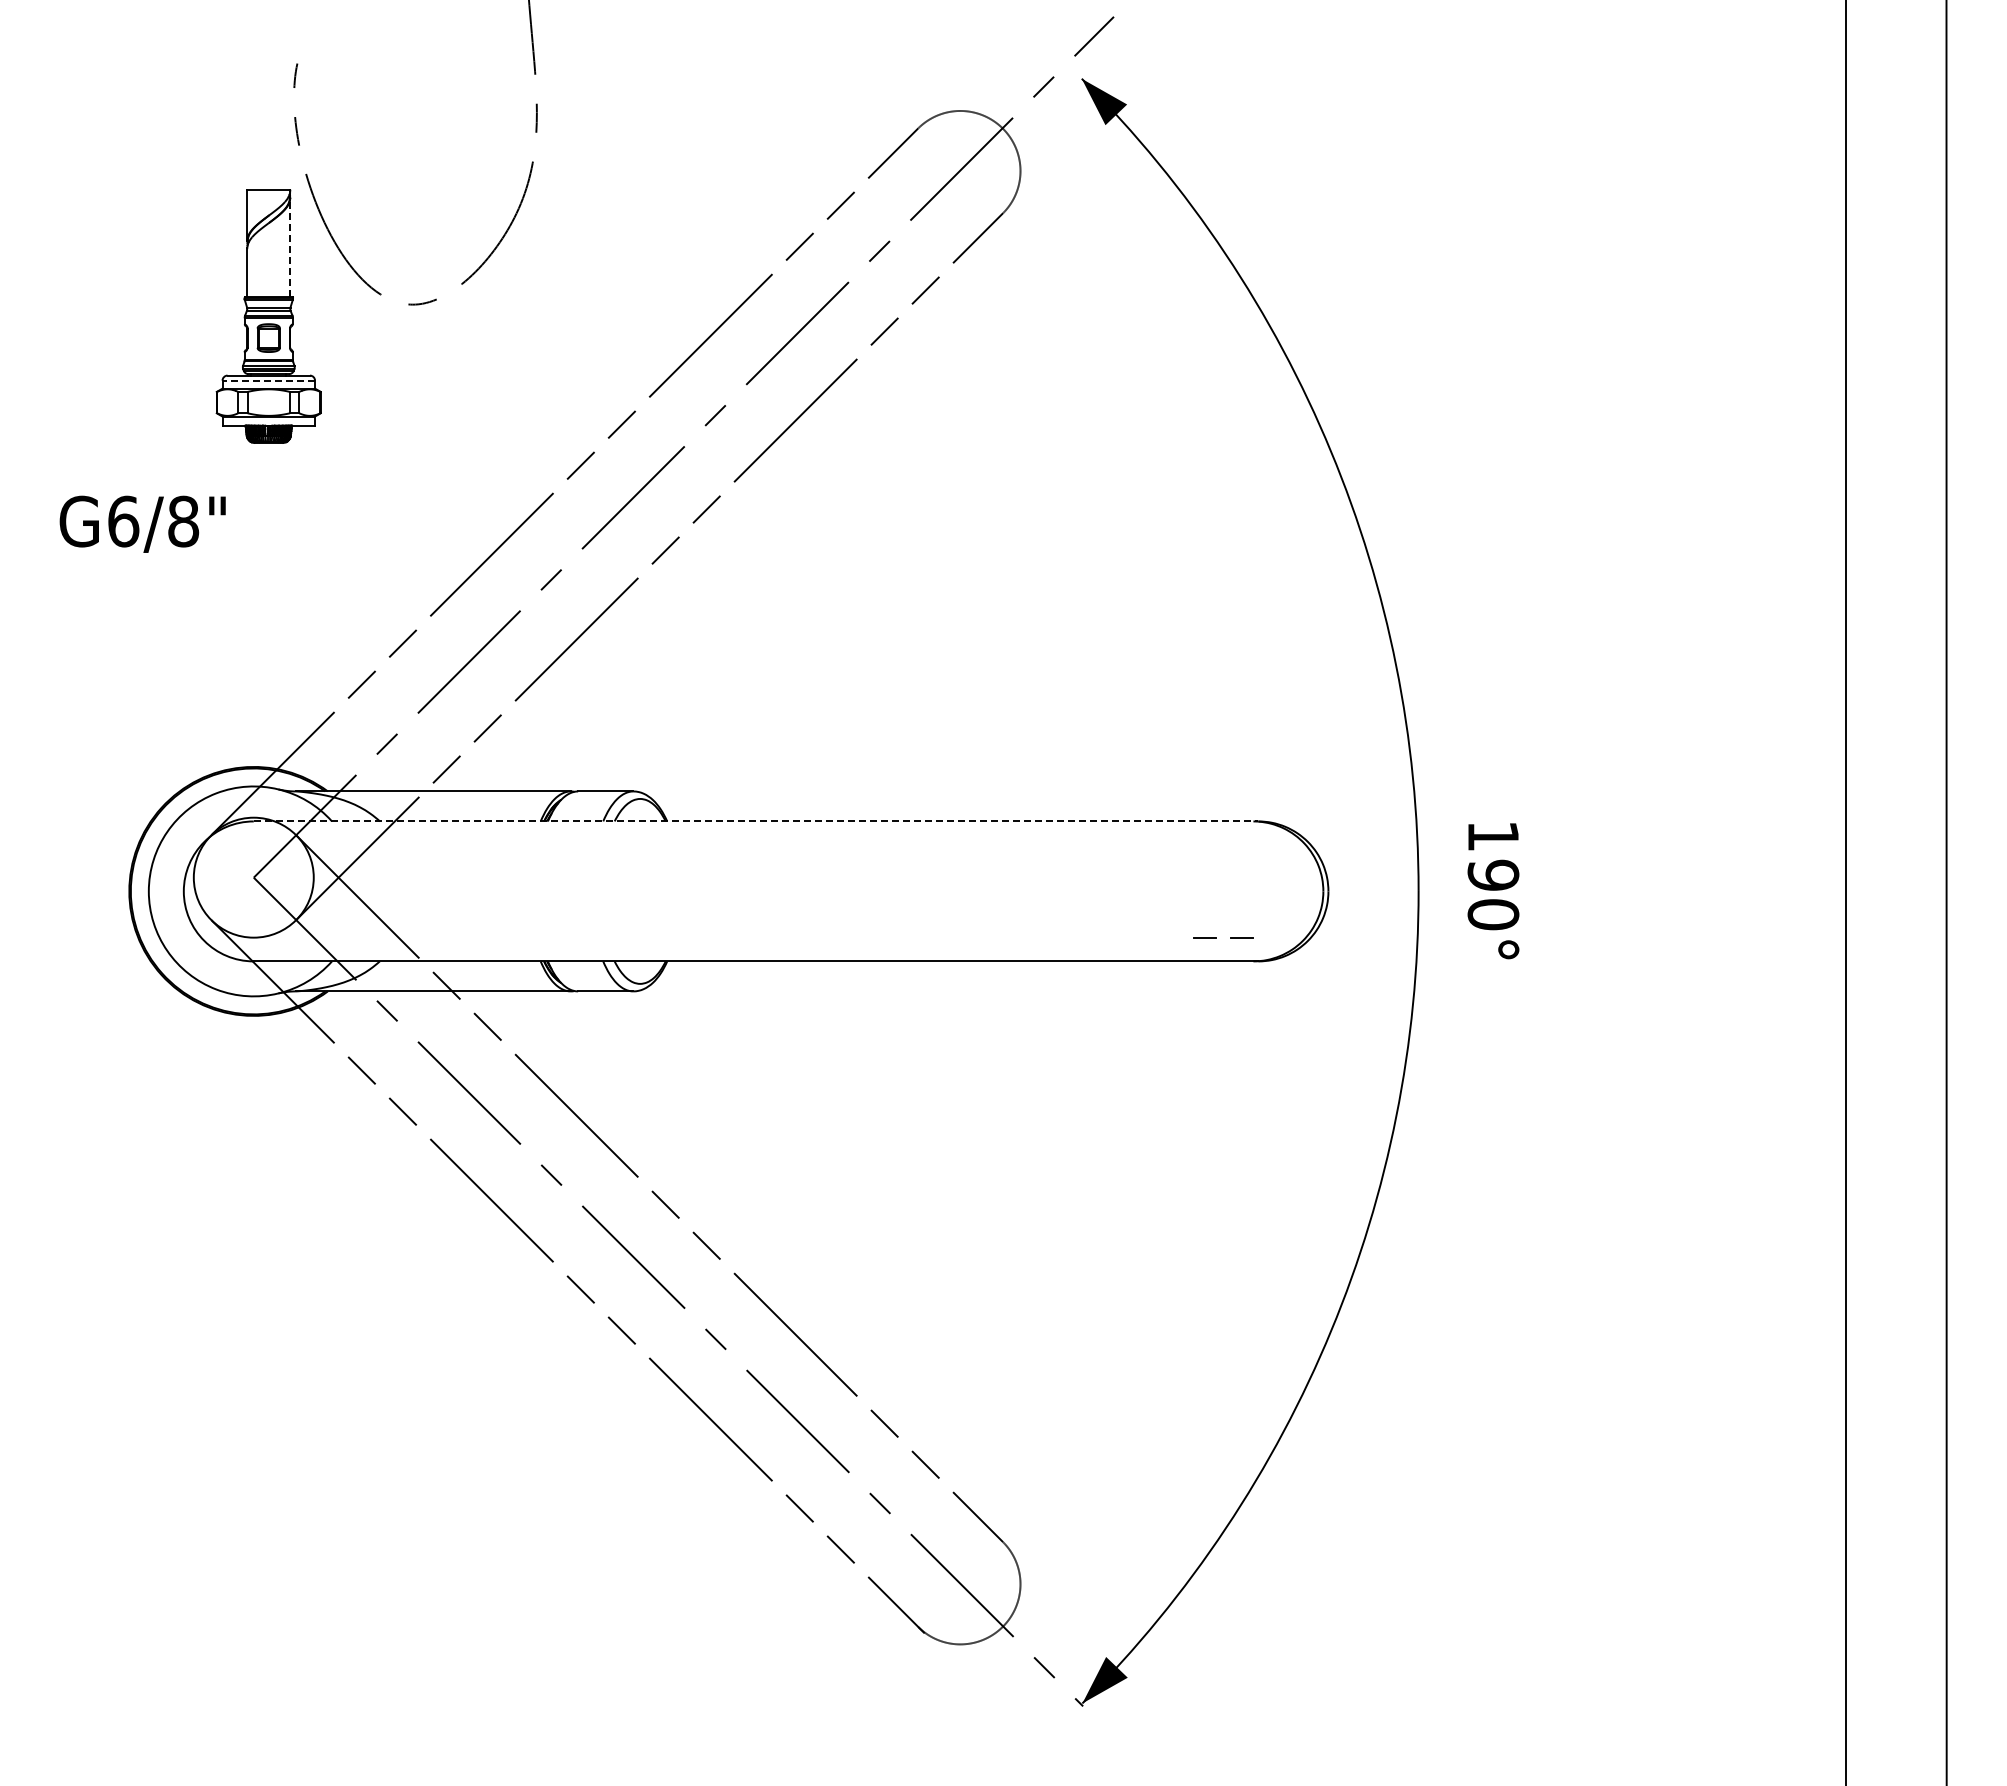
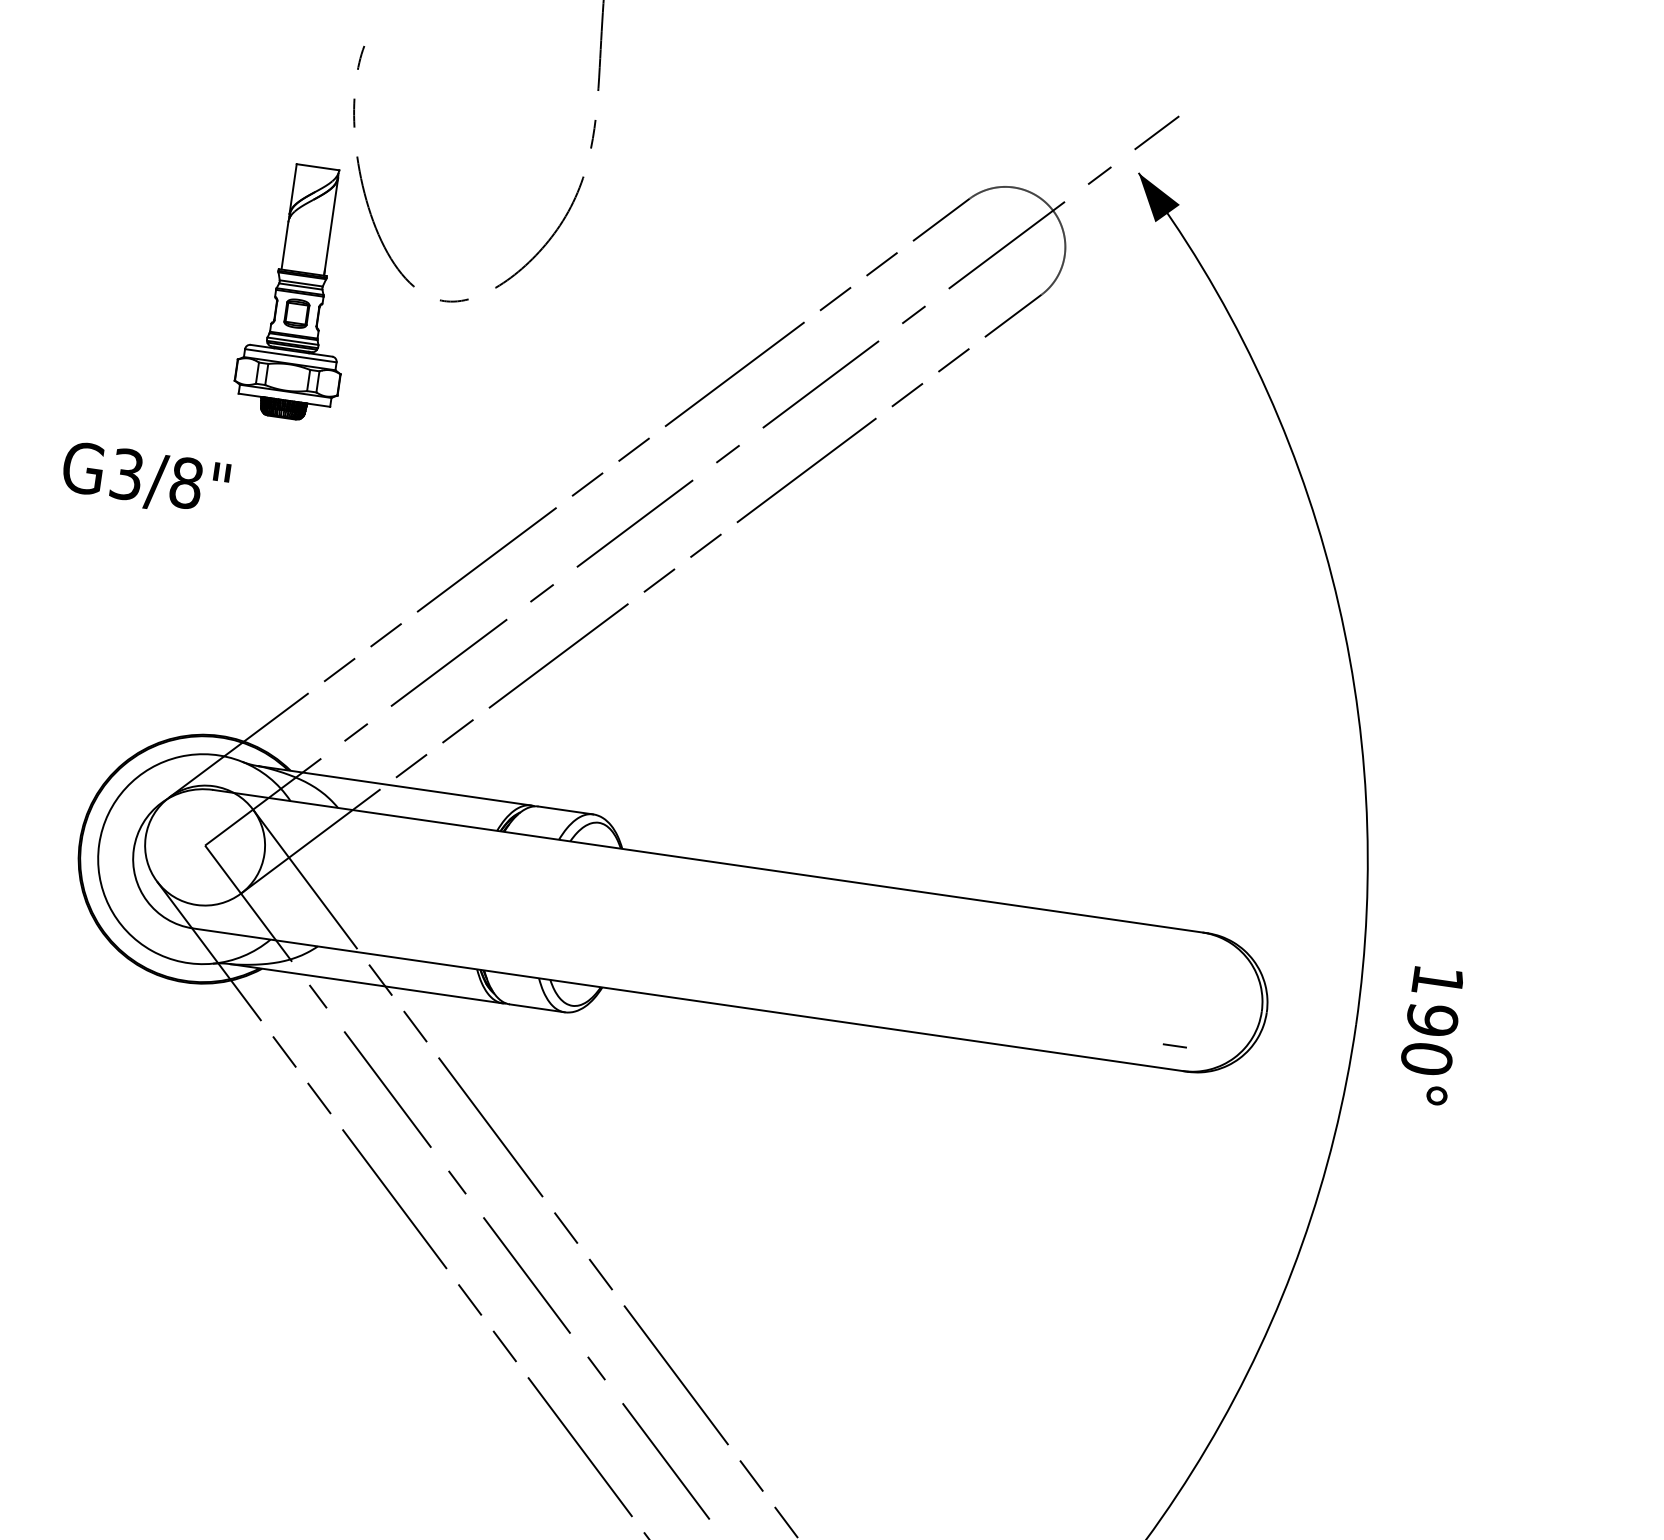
line: (290, 246) -> (331, 226), dashed -> solid
line: (268, 380) -> (290, 355), dashed -> solid
text: (123, 521) -> (126, 474), G6/8" -> G3/8"
line: (756, 821) -> (710, 861), dashed -> solid
line: (1204, 937) -> (1137, 1040), removed

